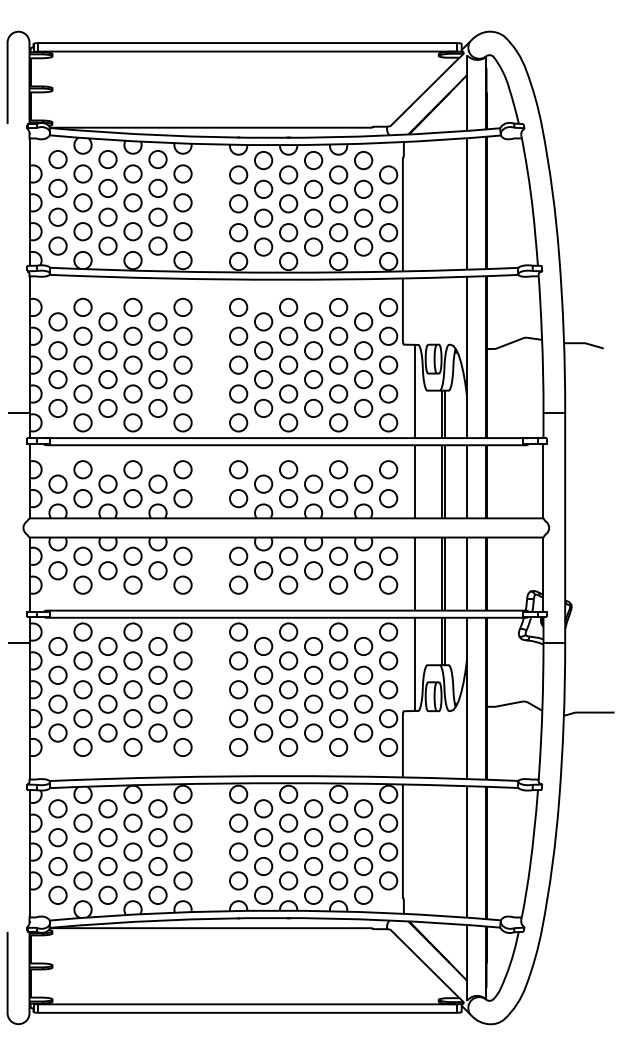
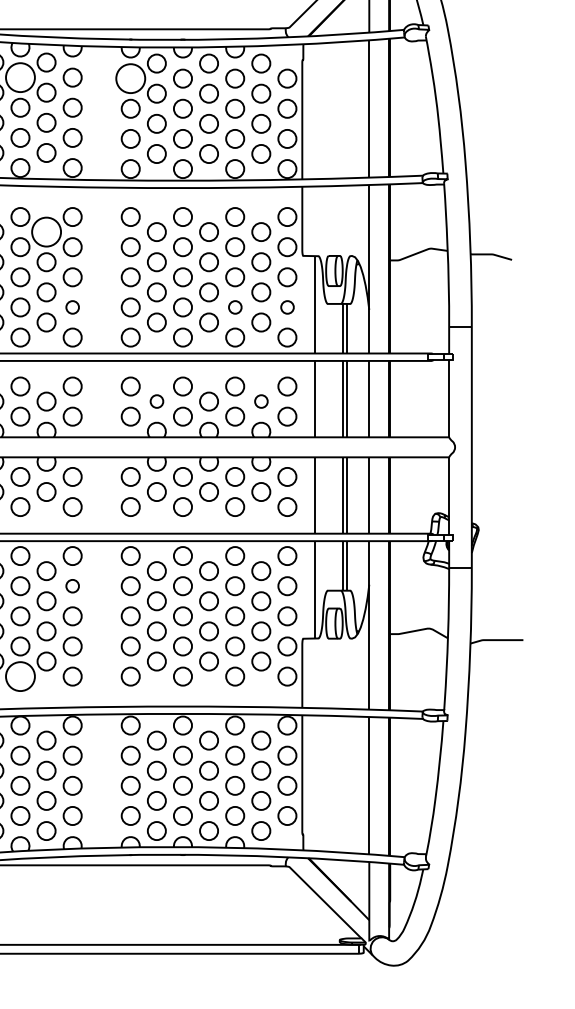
circle: (132, 173) -> (19, 77), size x1.6
circle: (238, 174) -> (130, 78), size x1.6
circle: (157, 321) -> (46, 231), size x1.6
circle: (182, 393) -> (72, 306), size x0.7
circle: (338, 393) -> (235, 306), size x0.7
circle: (388, 393) -> (287, 306), size x0.7
circle: (263, 483) -> (156, 400), size x0.7
circle: (363, 483) -> (261, 400), size x0.7
circle: (182, 660) -> (72, 585), size x0.7
circle: (132, 747) -> (19, 676), size x1.6

